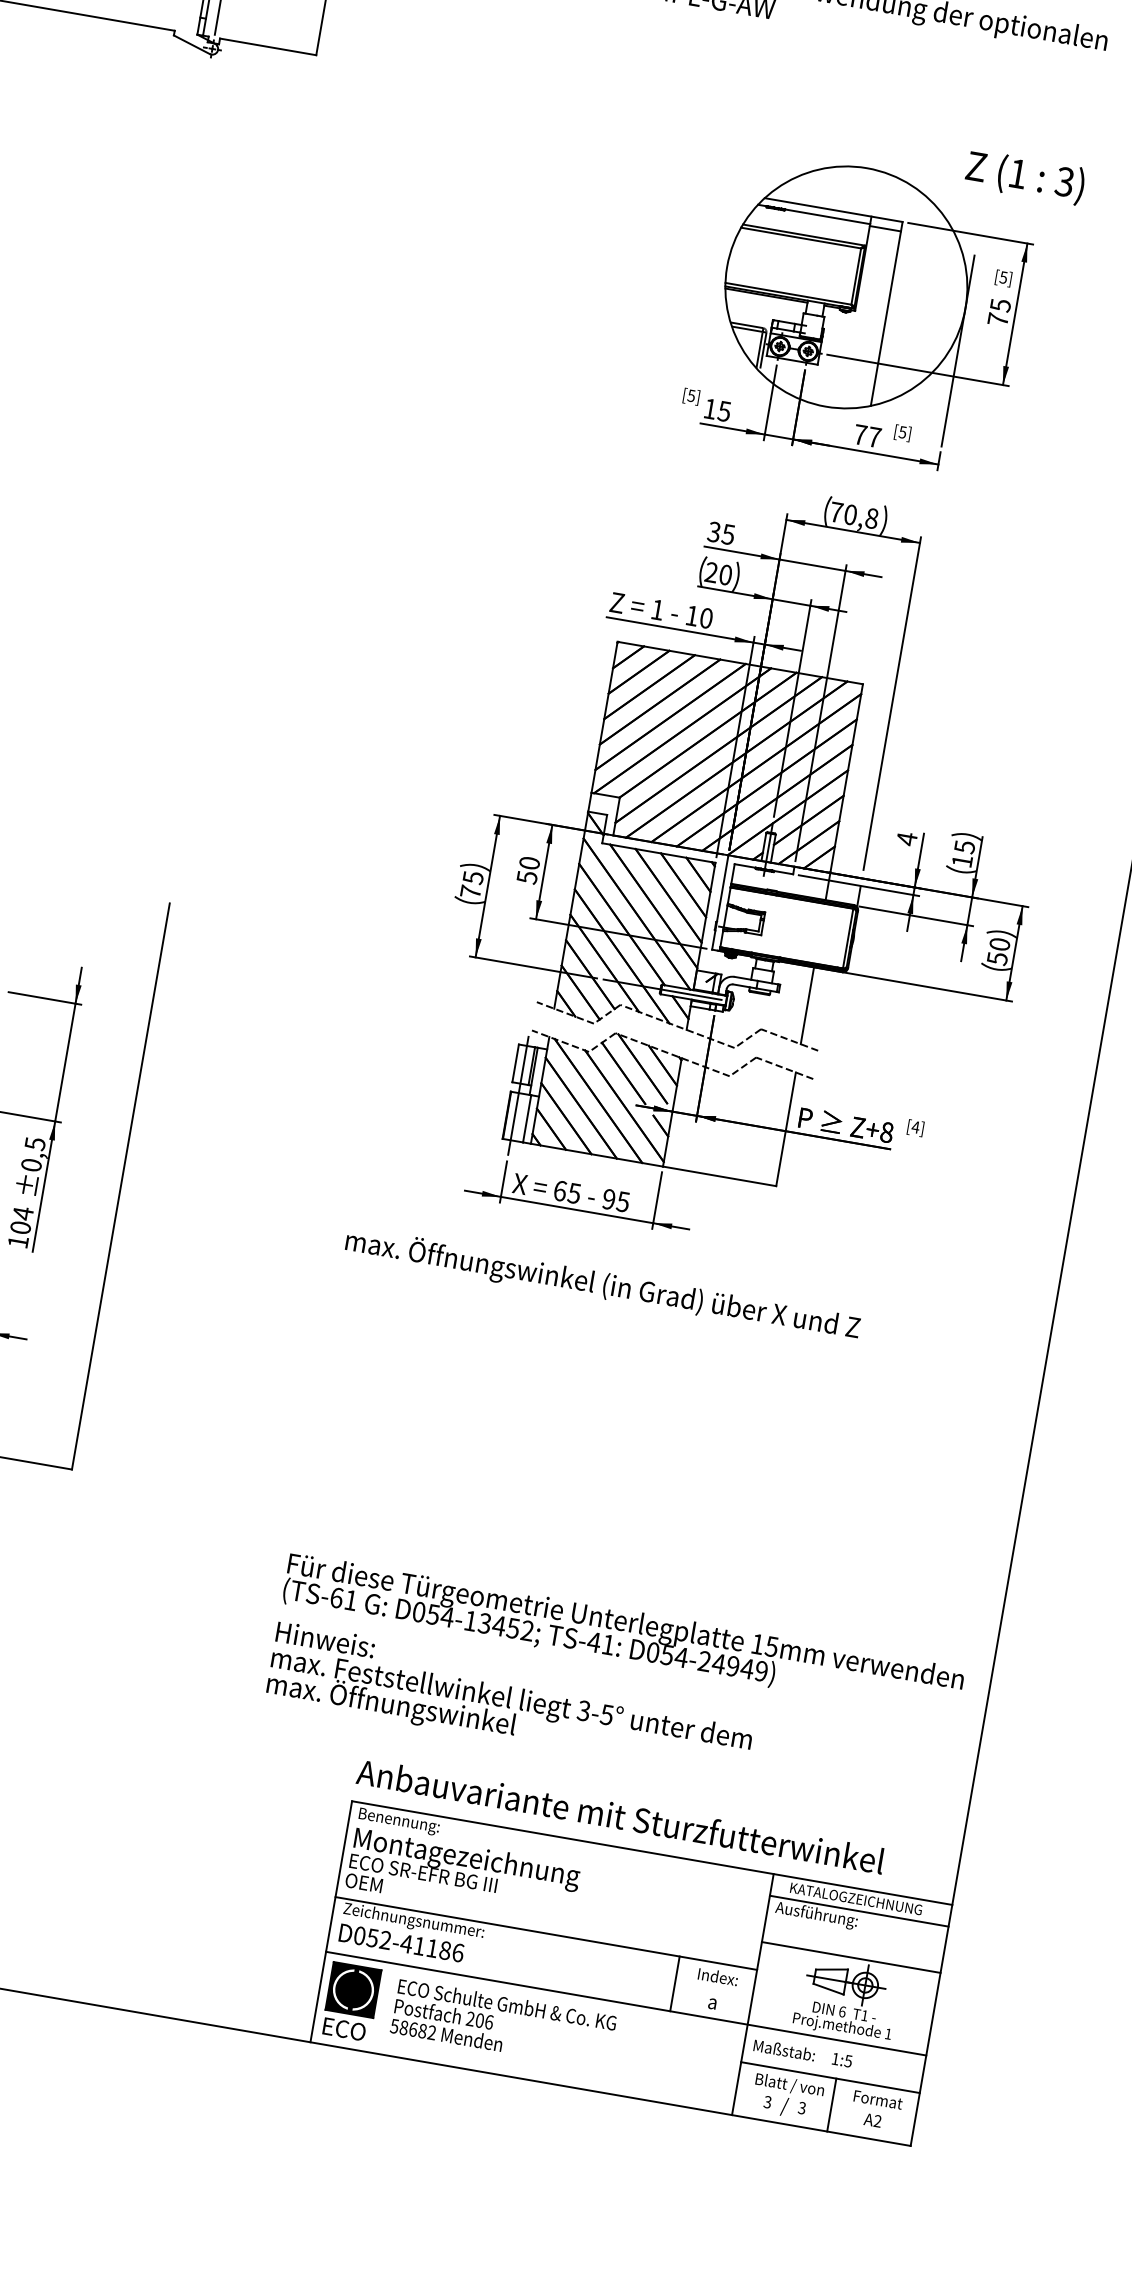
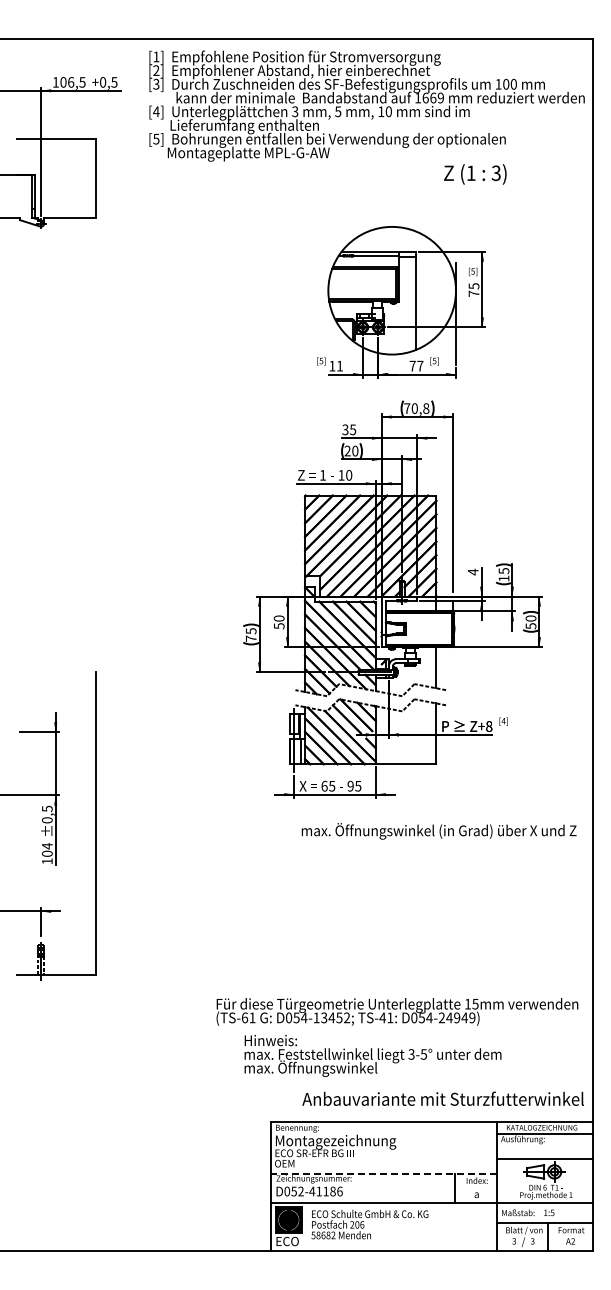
text: (1025, 177) -> (475, 174), moved
text: (723, 410) -> (339, 365), 15 -> 11
text: (601, 1285) -> (438, 831), moved
text: (510, 1700) -> (372, 1055), moved
text: (619, 1815) -> (442, 1098), moved
line: (547, 1933) -> (384, 1173), solid -> dashed

